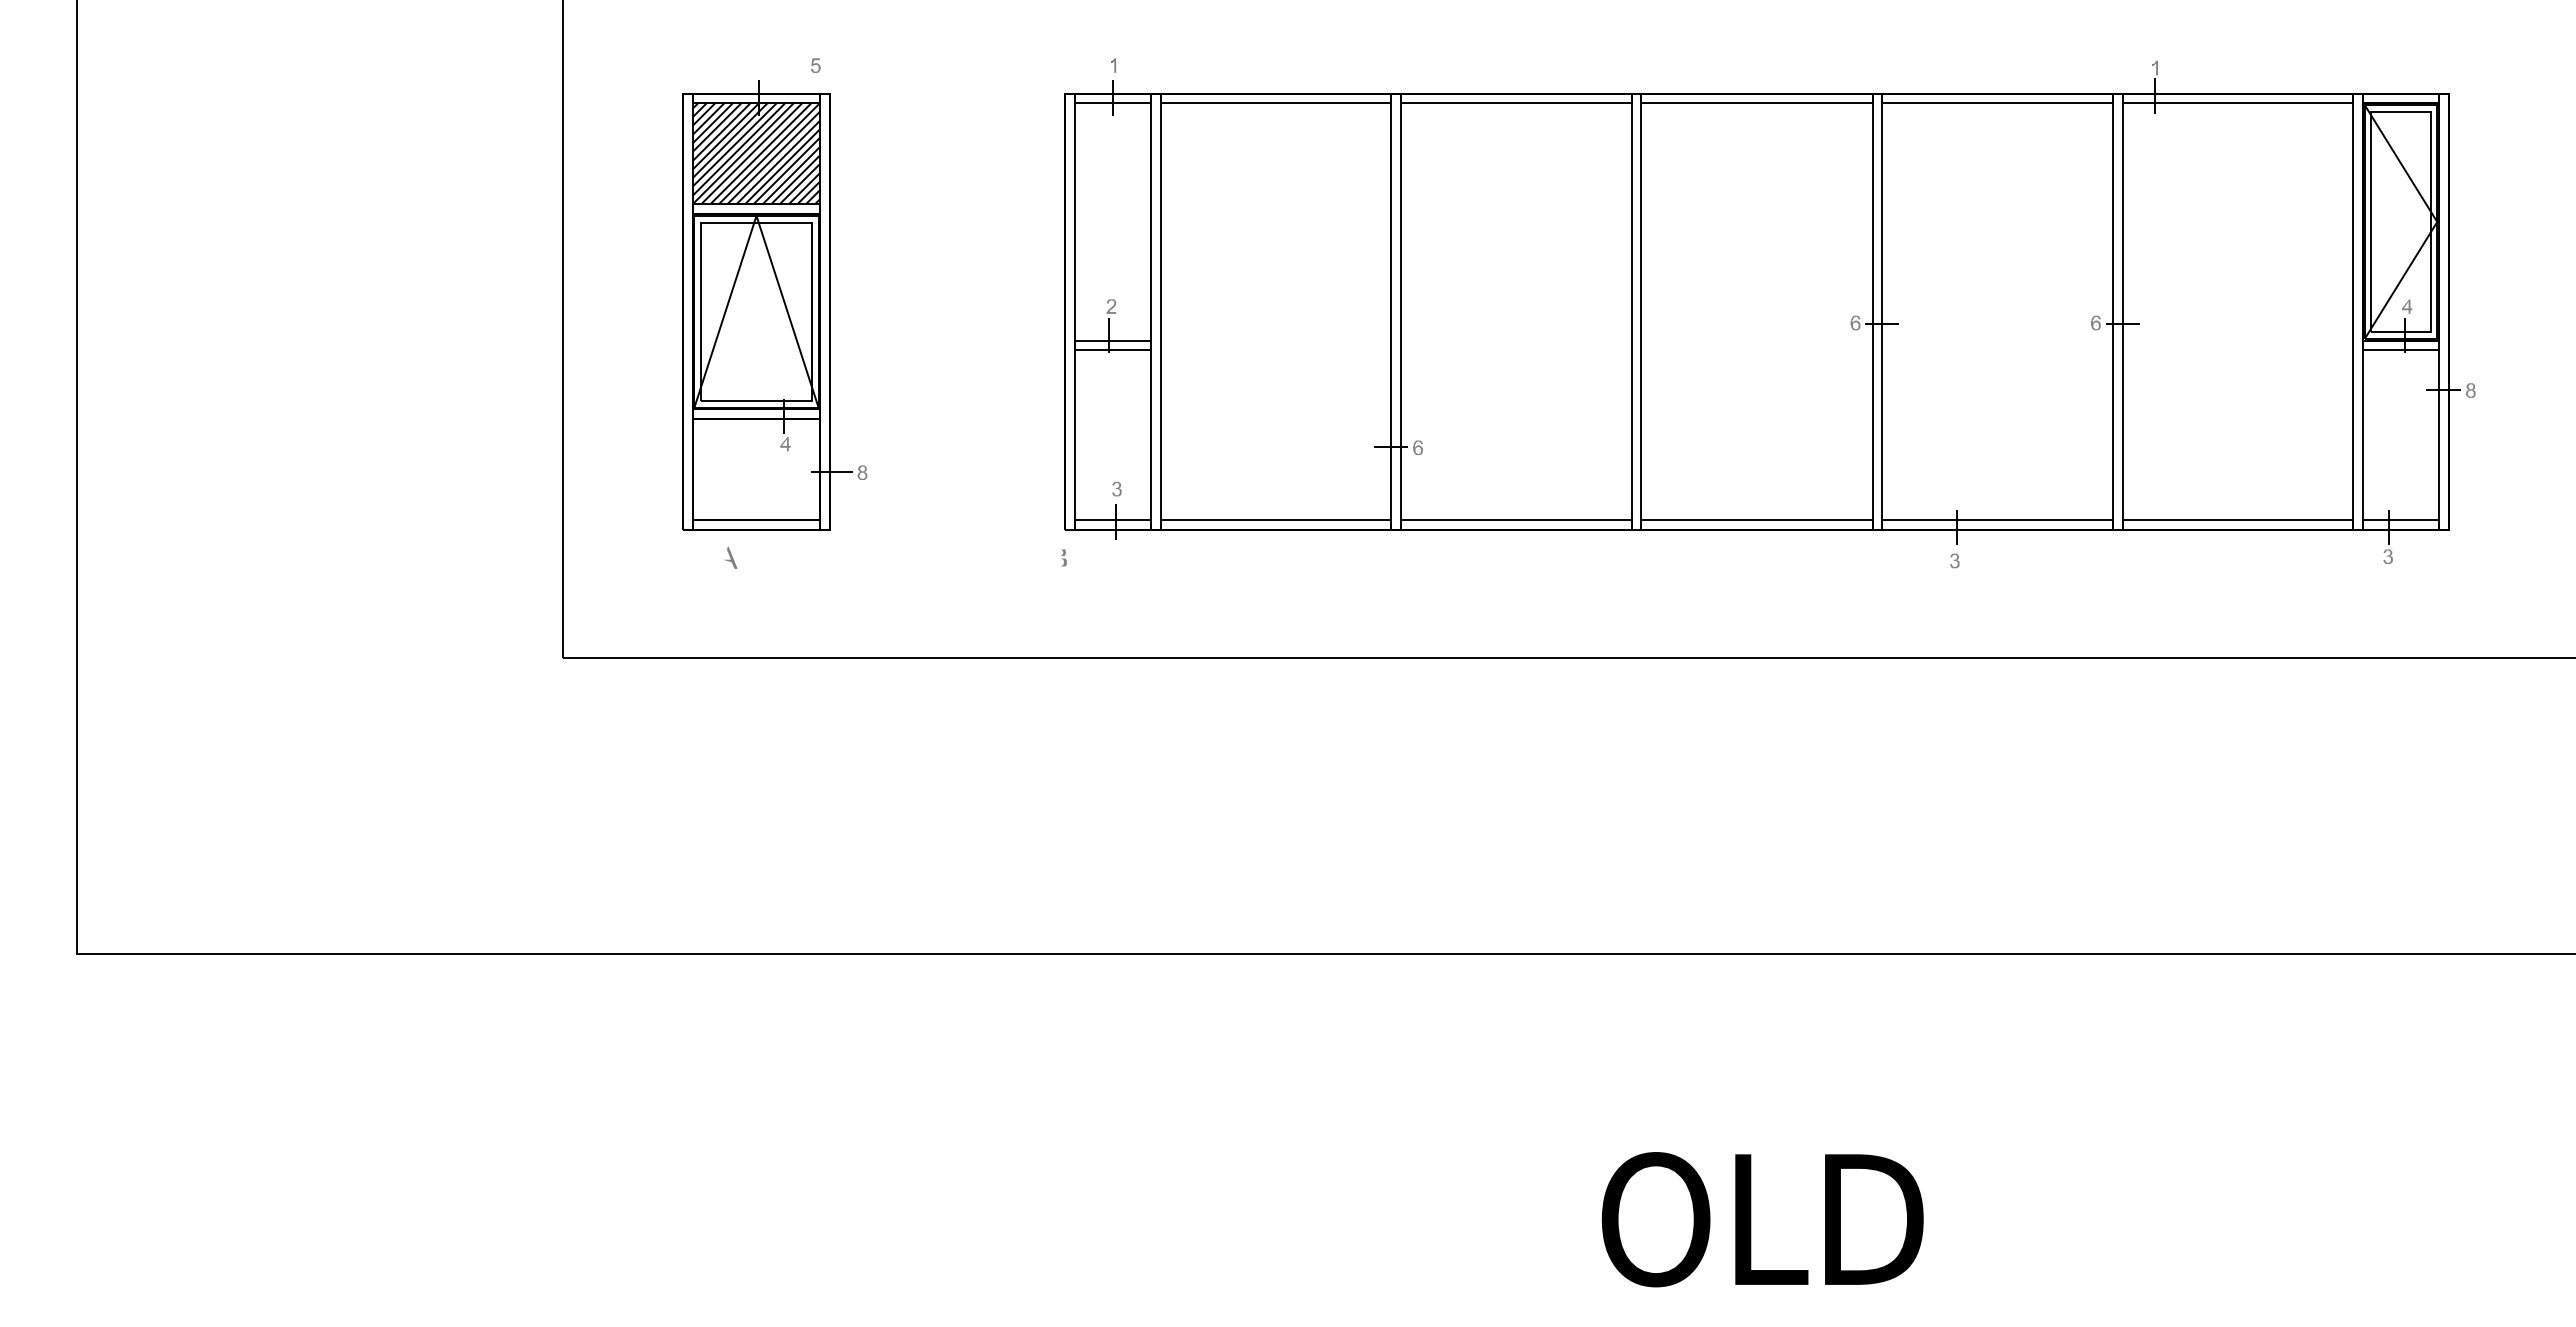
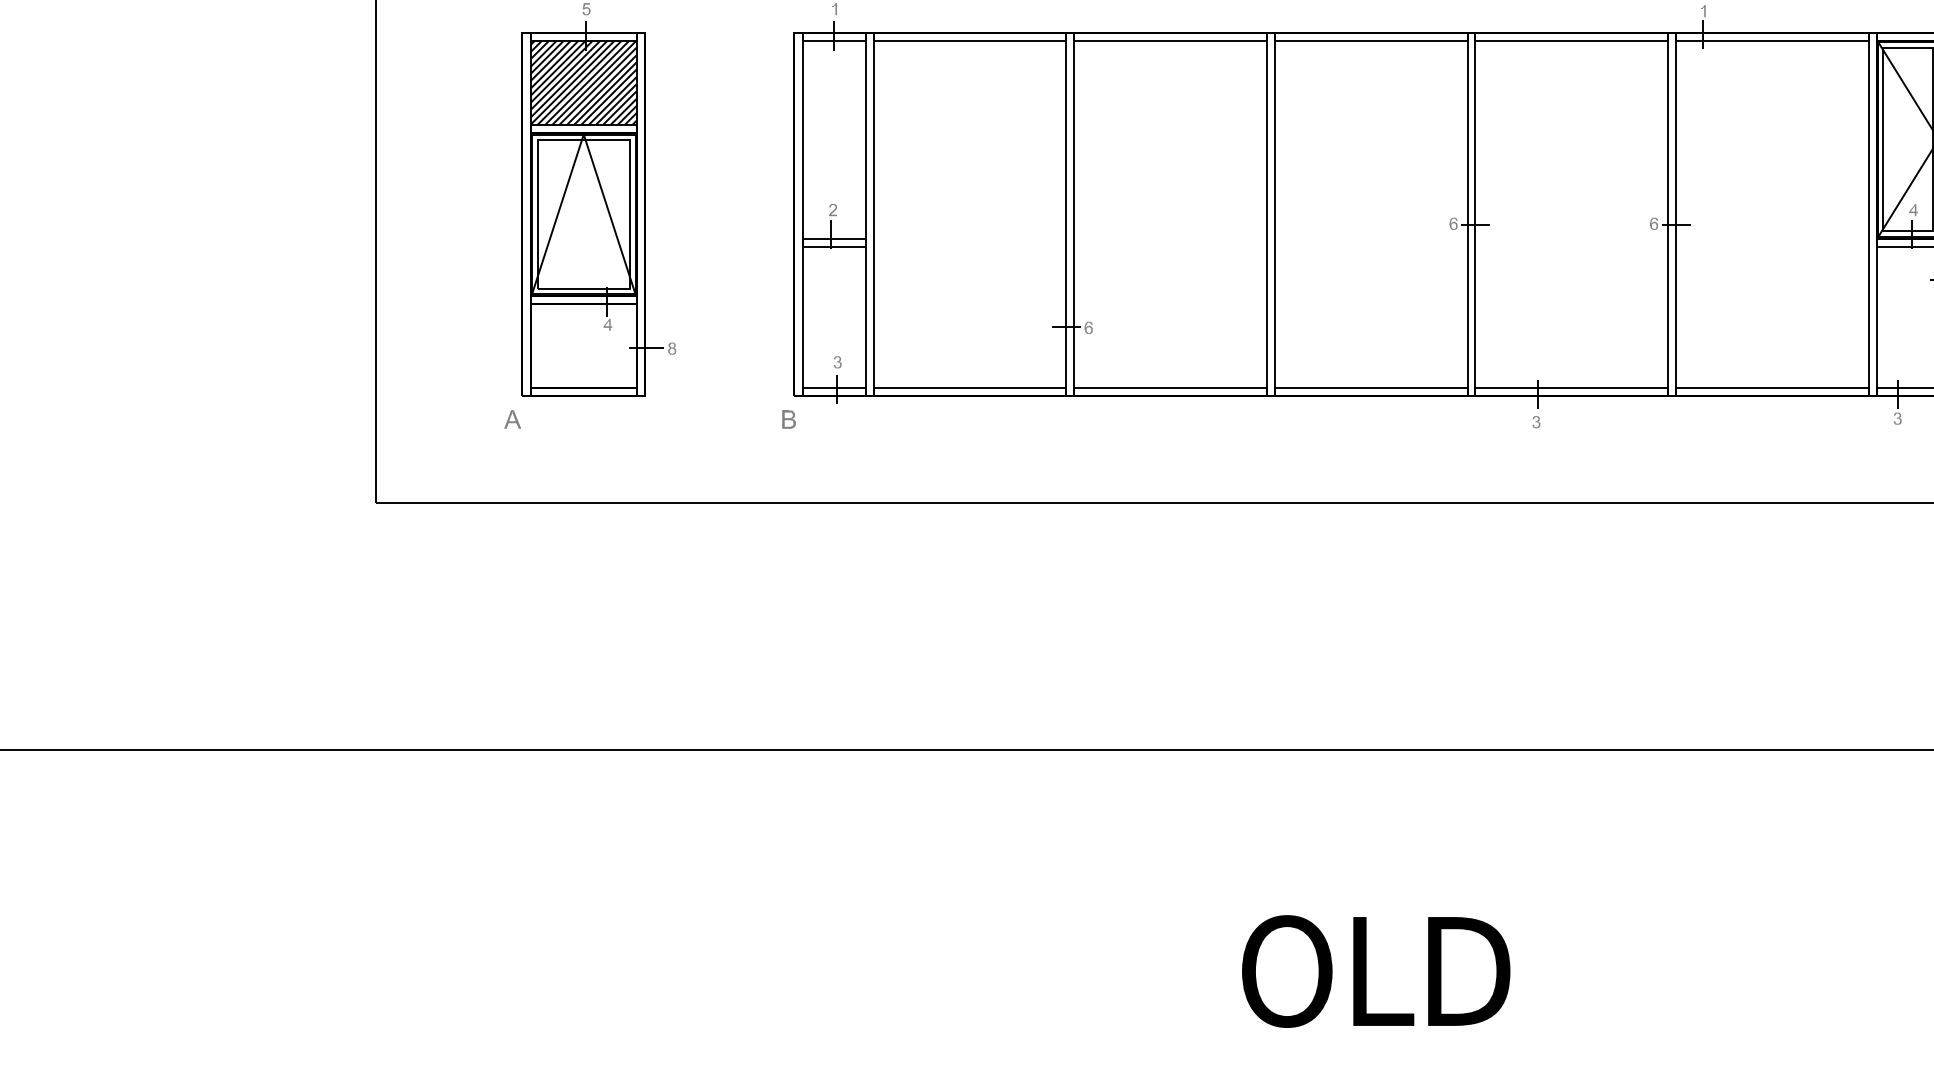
part: (774, 305) -> (598, 209), moved
fill: (723, 557) -> (509, 419), added
fill: (1057, 557) -> (788, 419), added

